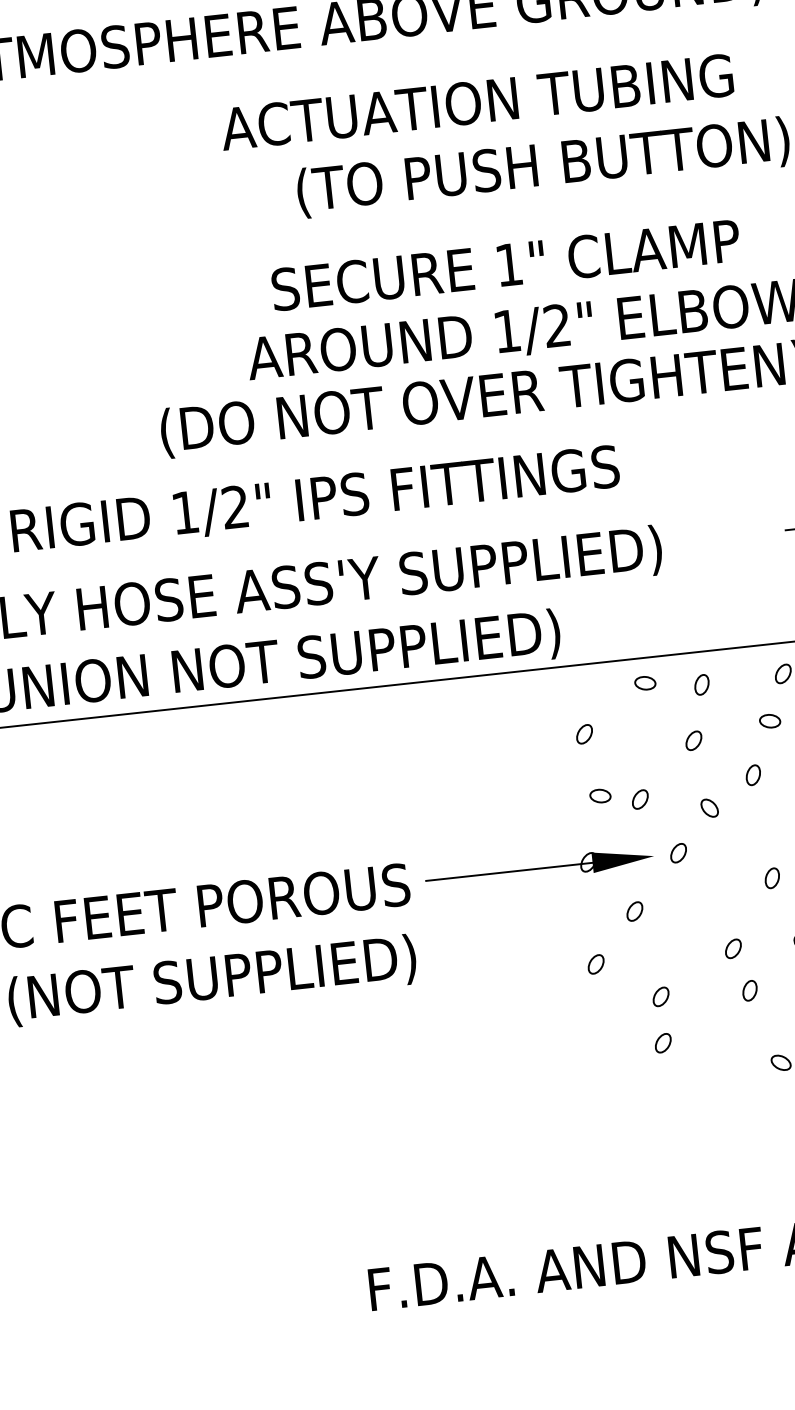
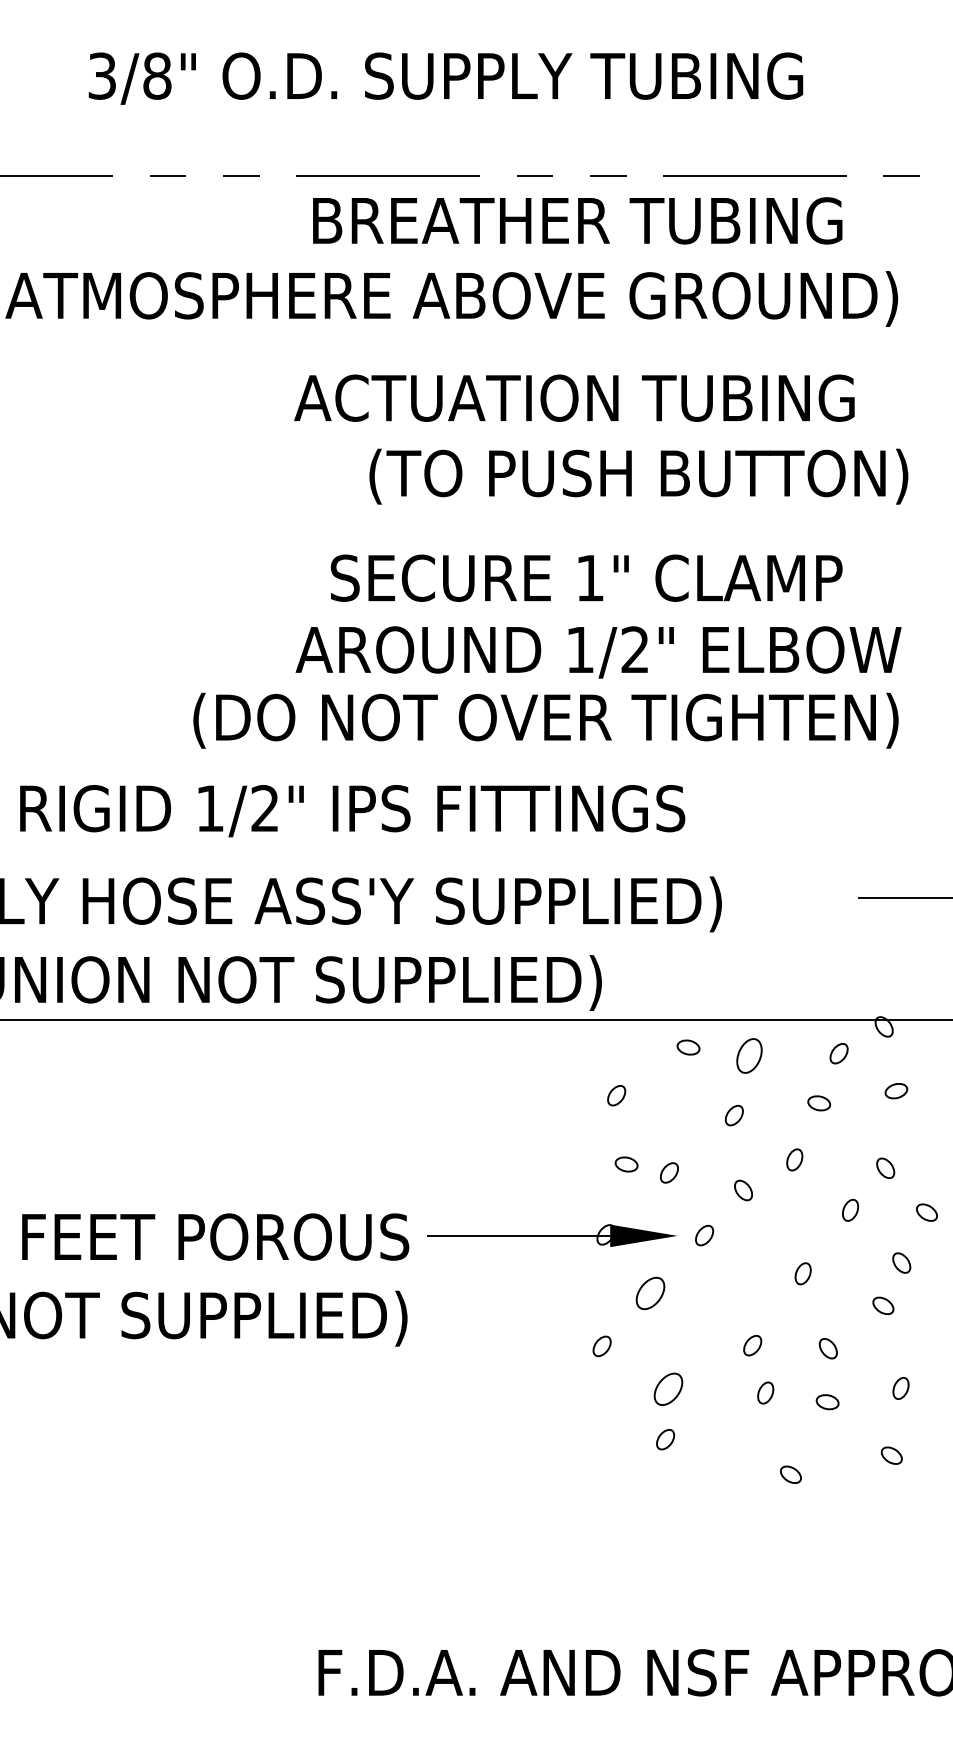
part: (701, 684) -> (749, 1055), size x1.6
part: (634, 911) -> (649, 1293), size x1.6
part: (660, 996) -> (668, 1388), size x1.6

